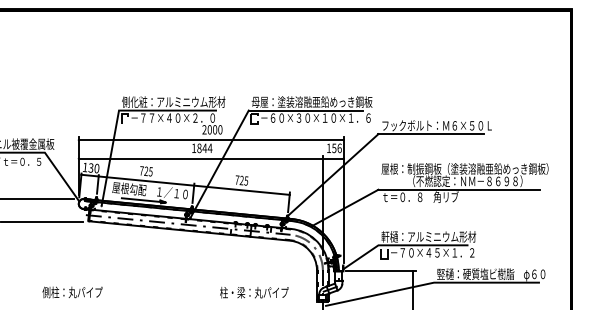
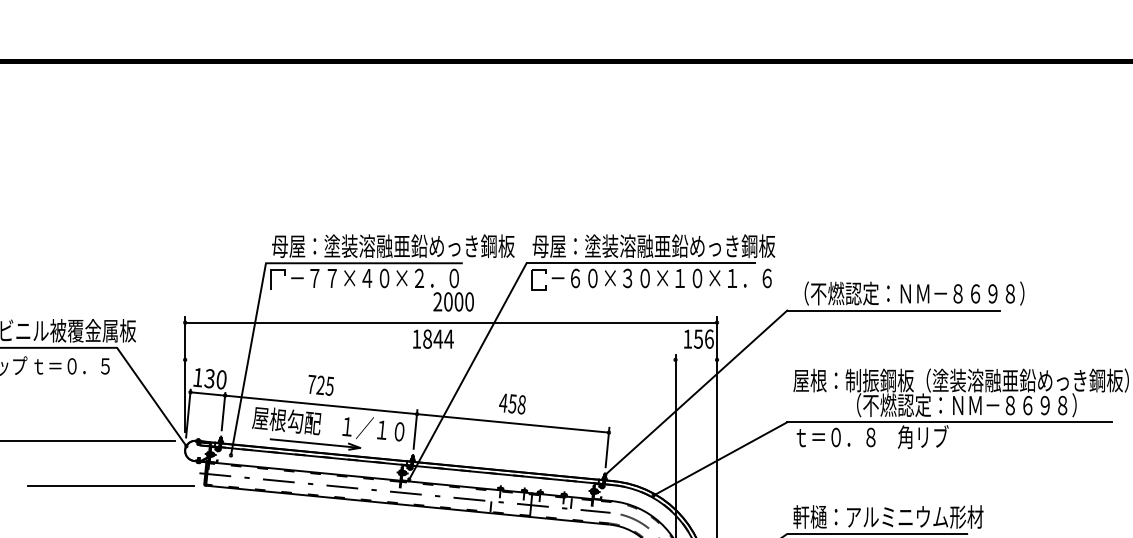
text: (182, 101) -> (393, 245), 側化粧：アルミニウム形材 -> 母屋：塗装溶融亜鉛めっき鋼板
text: (439, 125) -> (909, 293), フックボルト：Ｍ６×５０Ｌ -> （不燃認定：ＮＭ－８６９８）
line: (210, 158) -> (449, 359), removed
text: (241, 180) -> (512, 403), 725 -> 458

